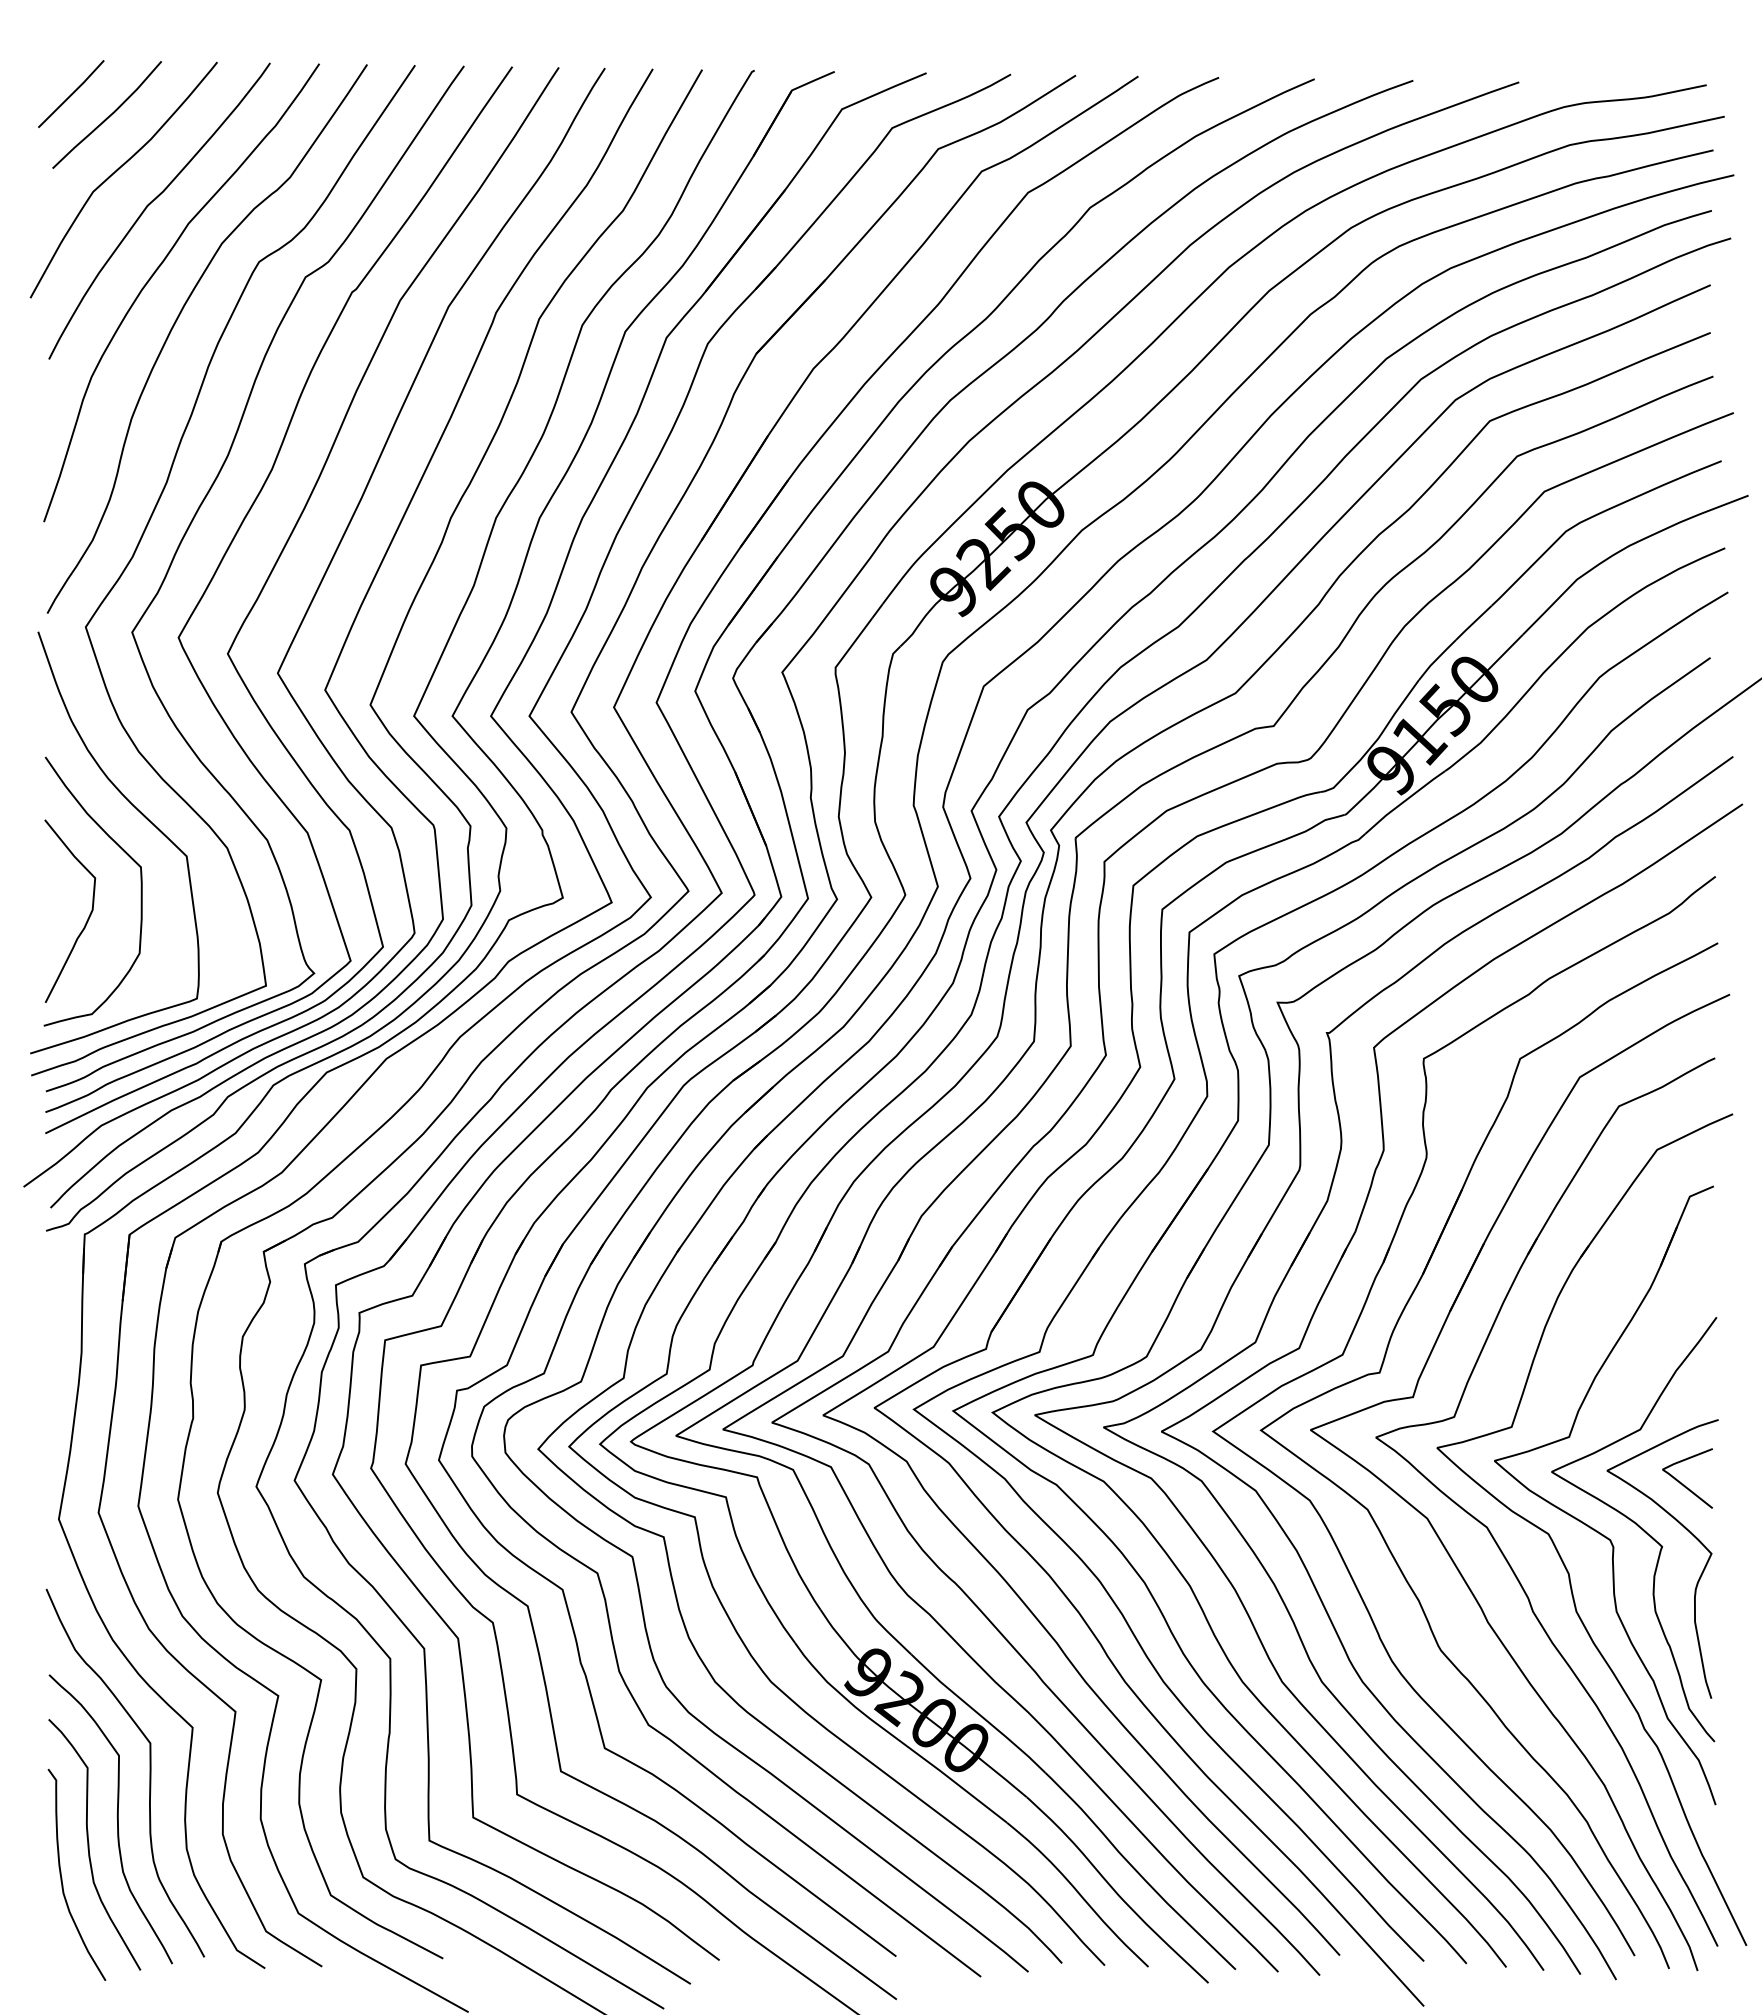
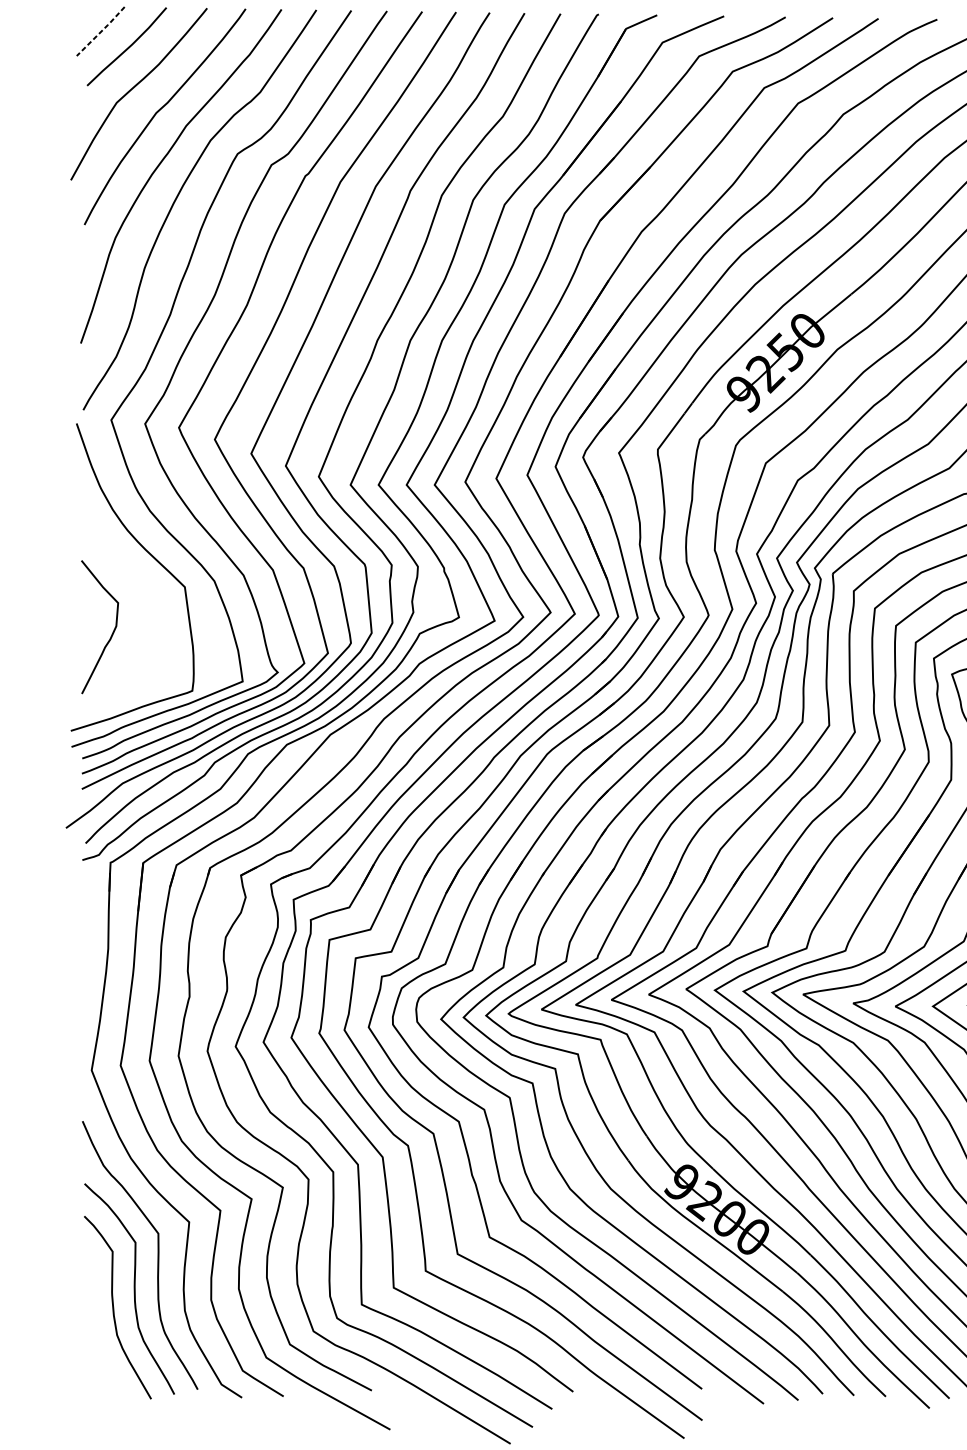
line: (72, 93) -> (101, 31), solid -> dashed
curve: (140, 891) -> (151, 612), removed
curve: (62, 1877) -> (94, 1331), removed

